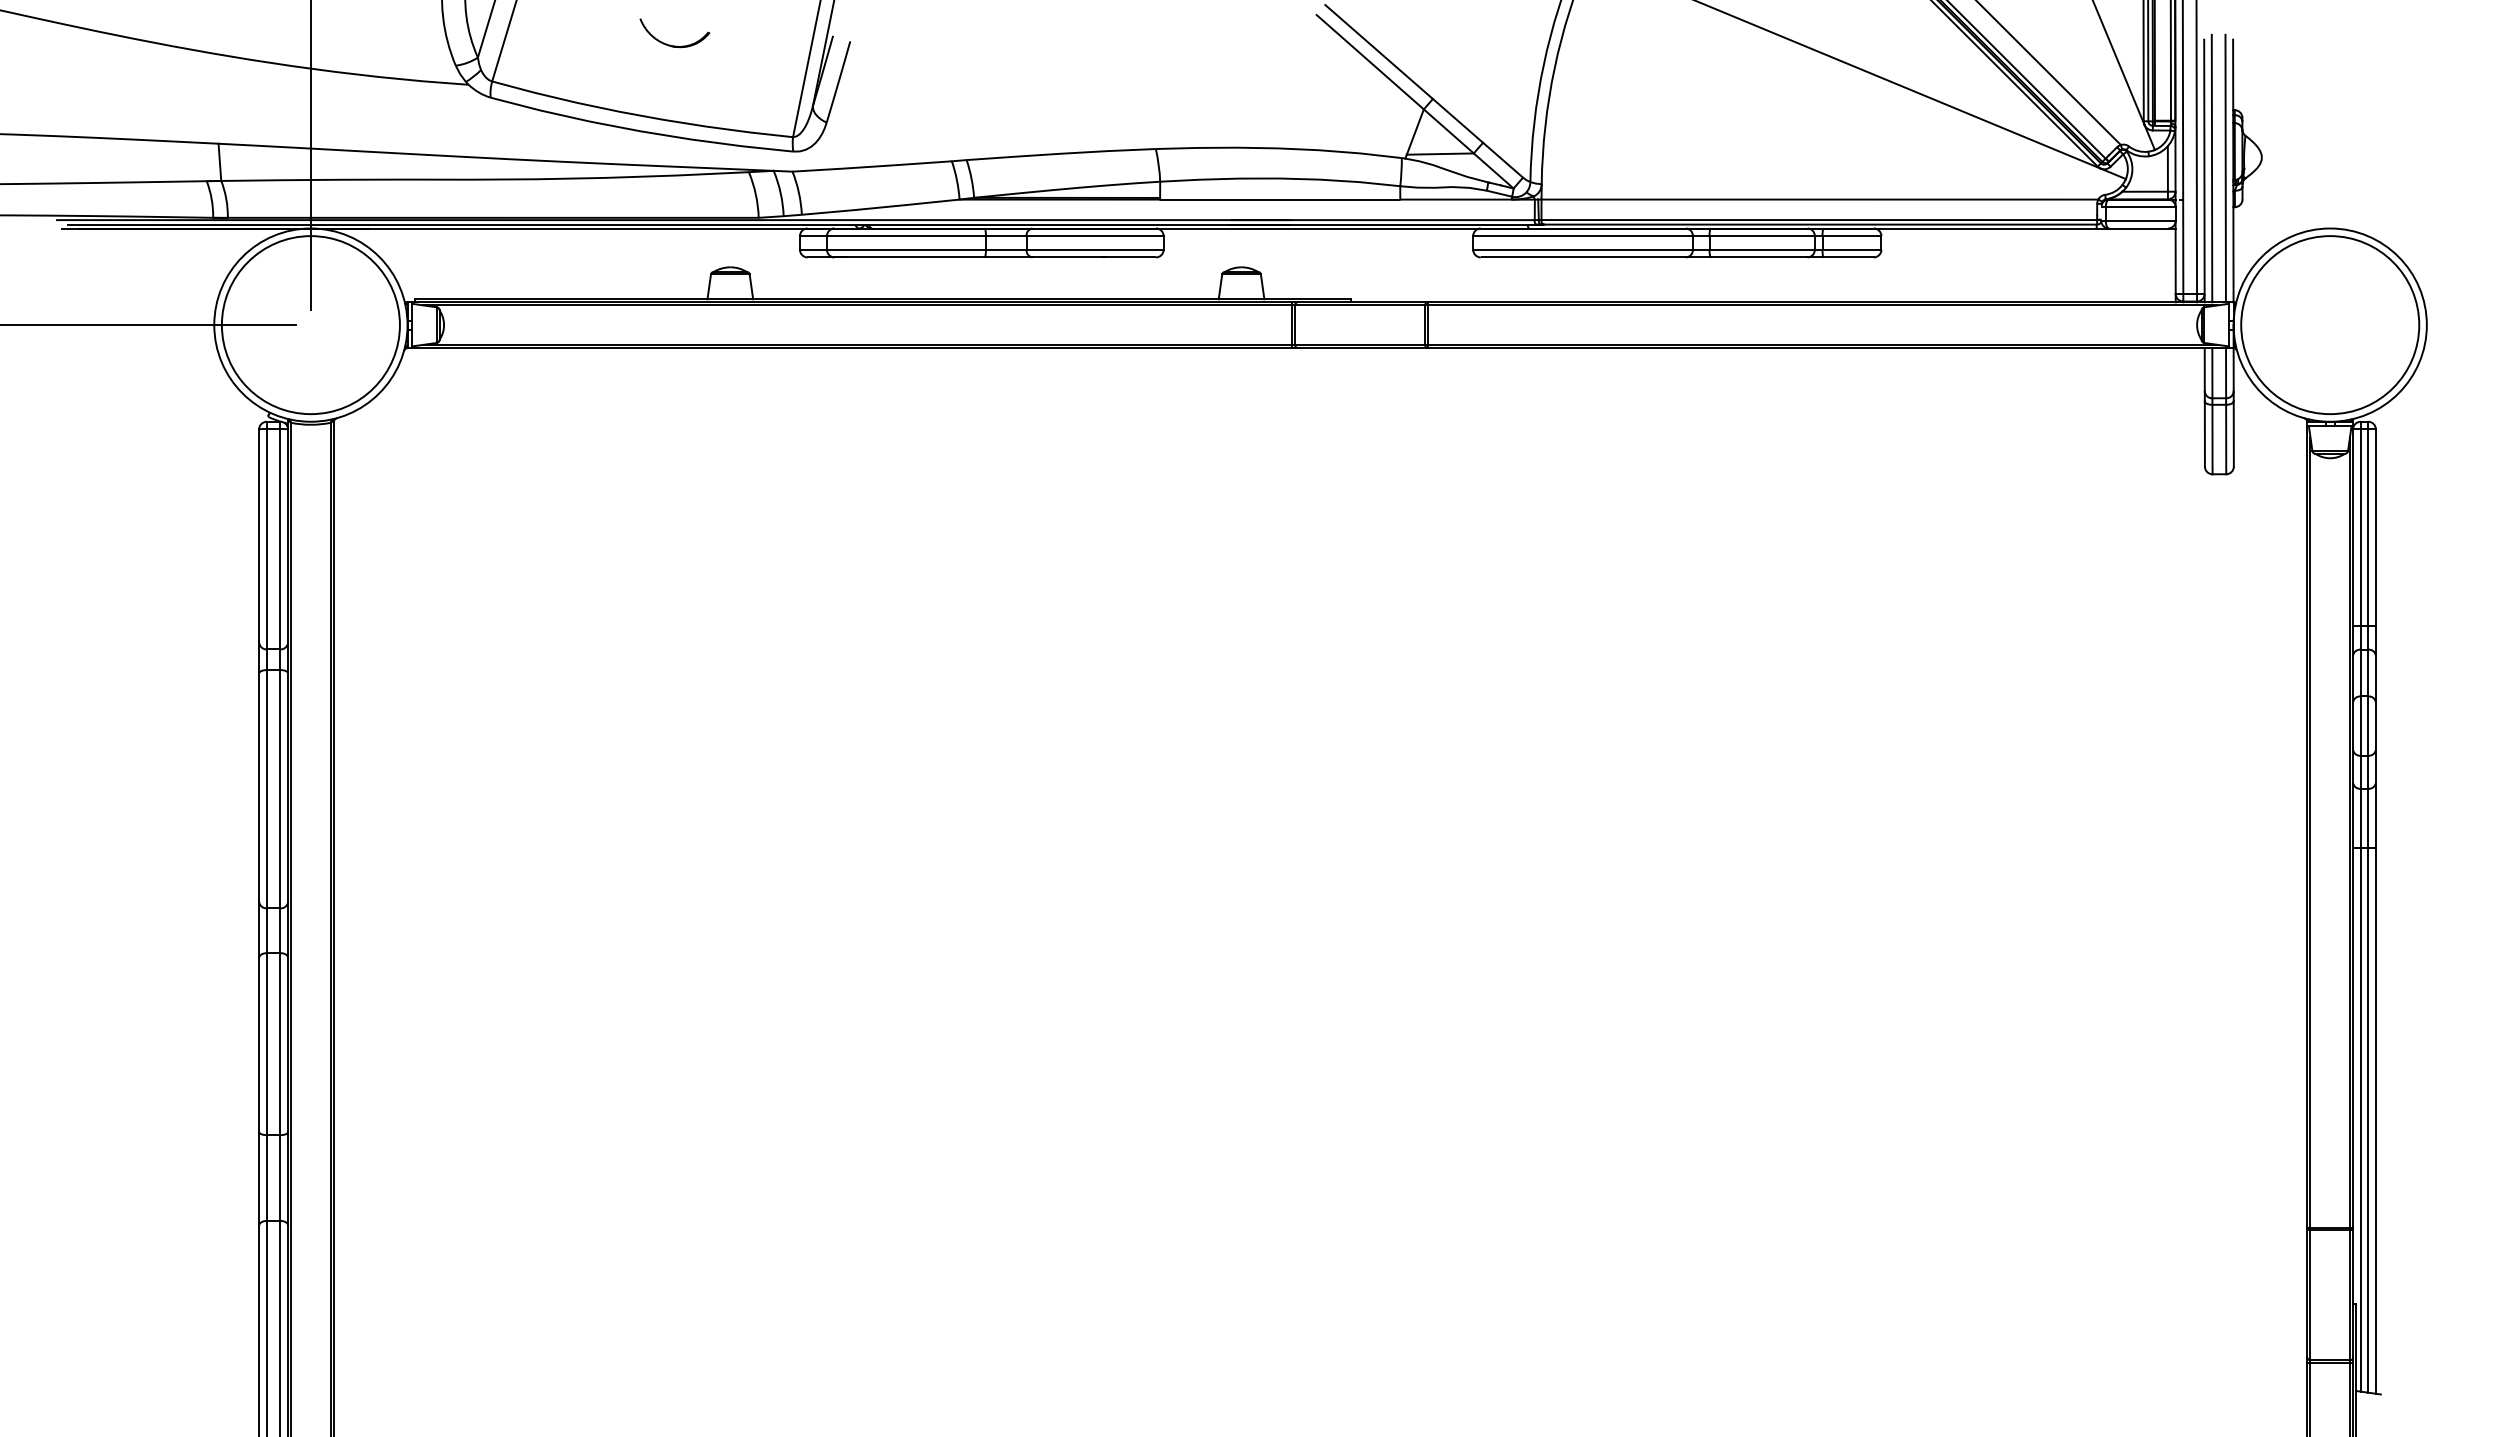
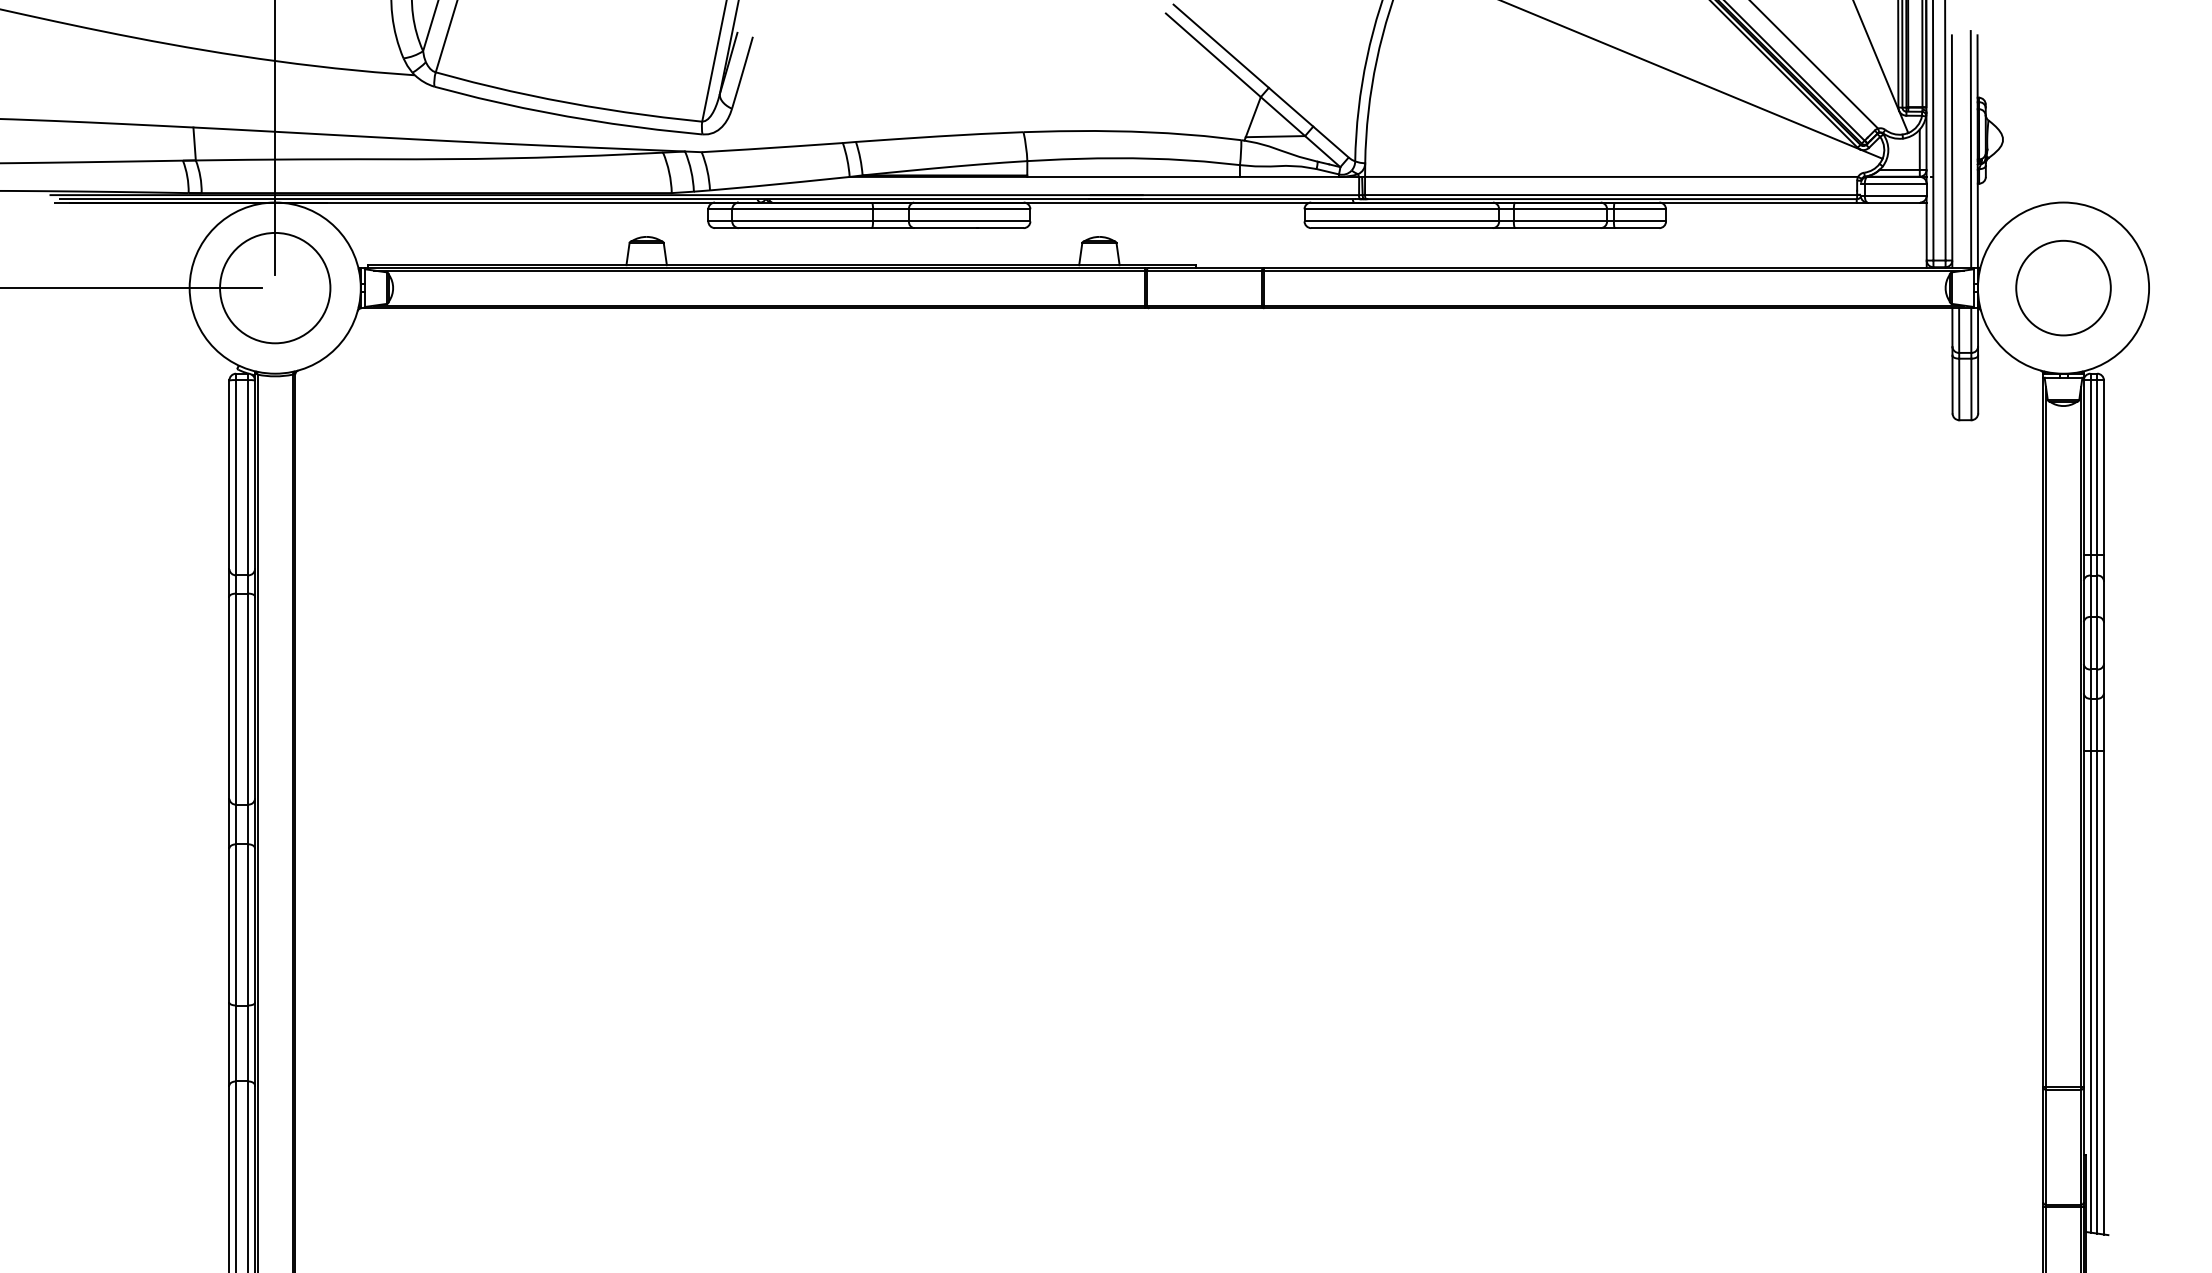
part: (674, 45) -> (597, 40), removed
line: (2211, 168) -> (1958, 149), removed
circle: (310, 325) -> (274, 288), size x0.7
circle: (2330, 325) -> (2063, 288), size x0.6

